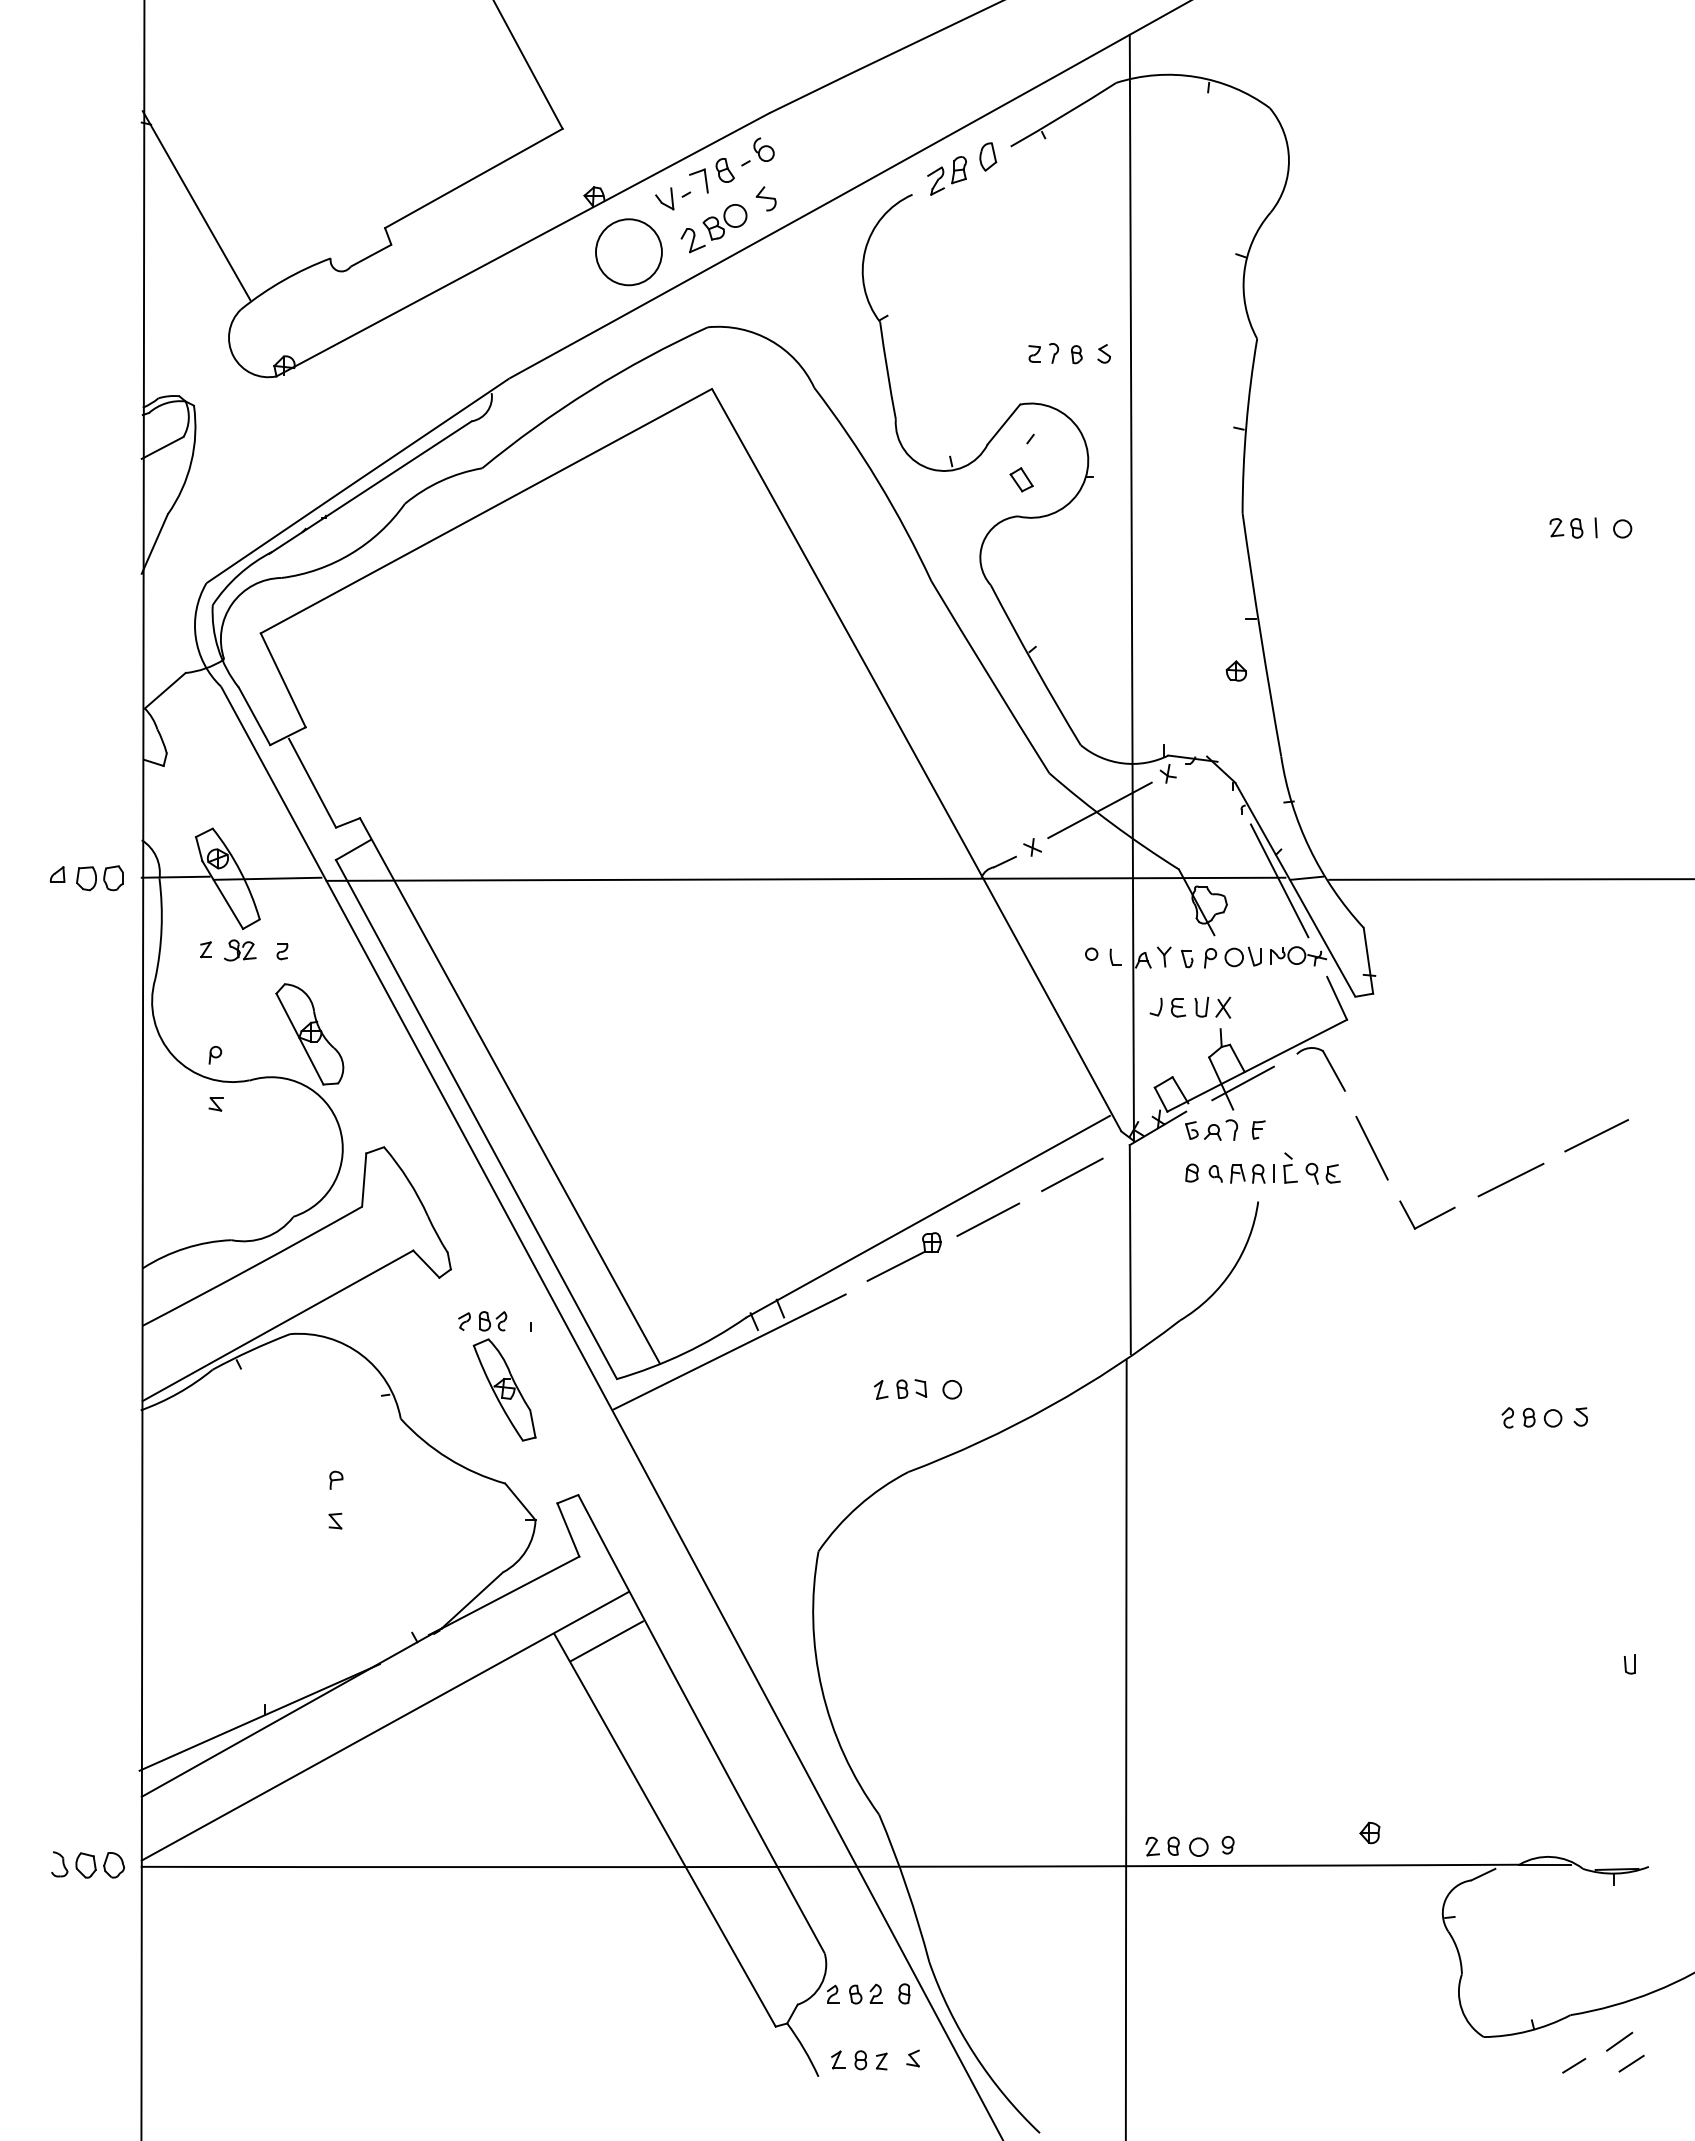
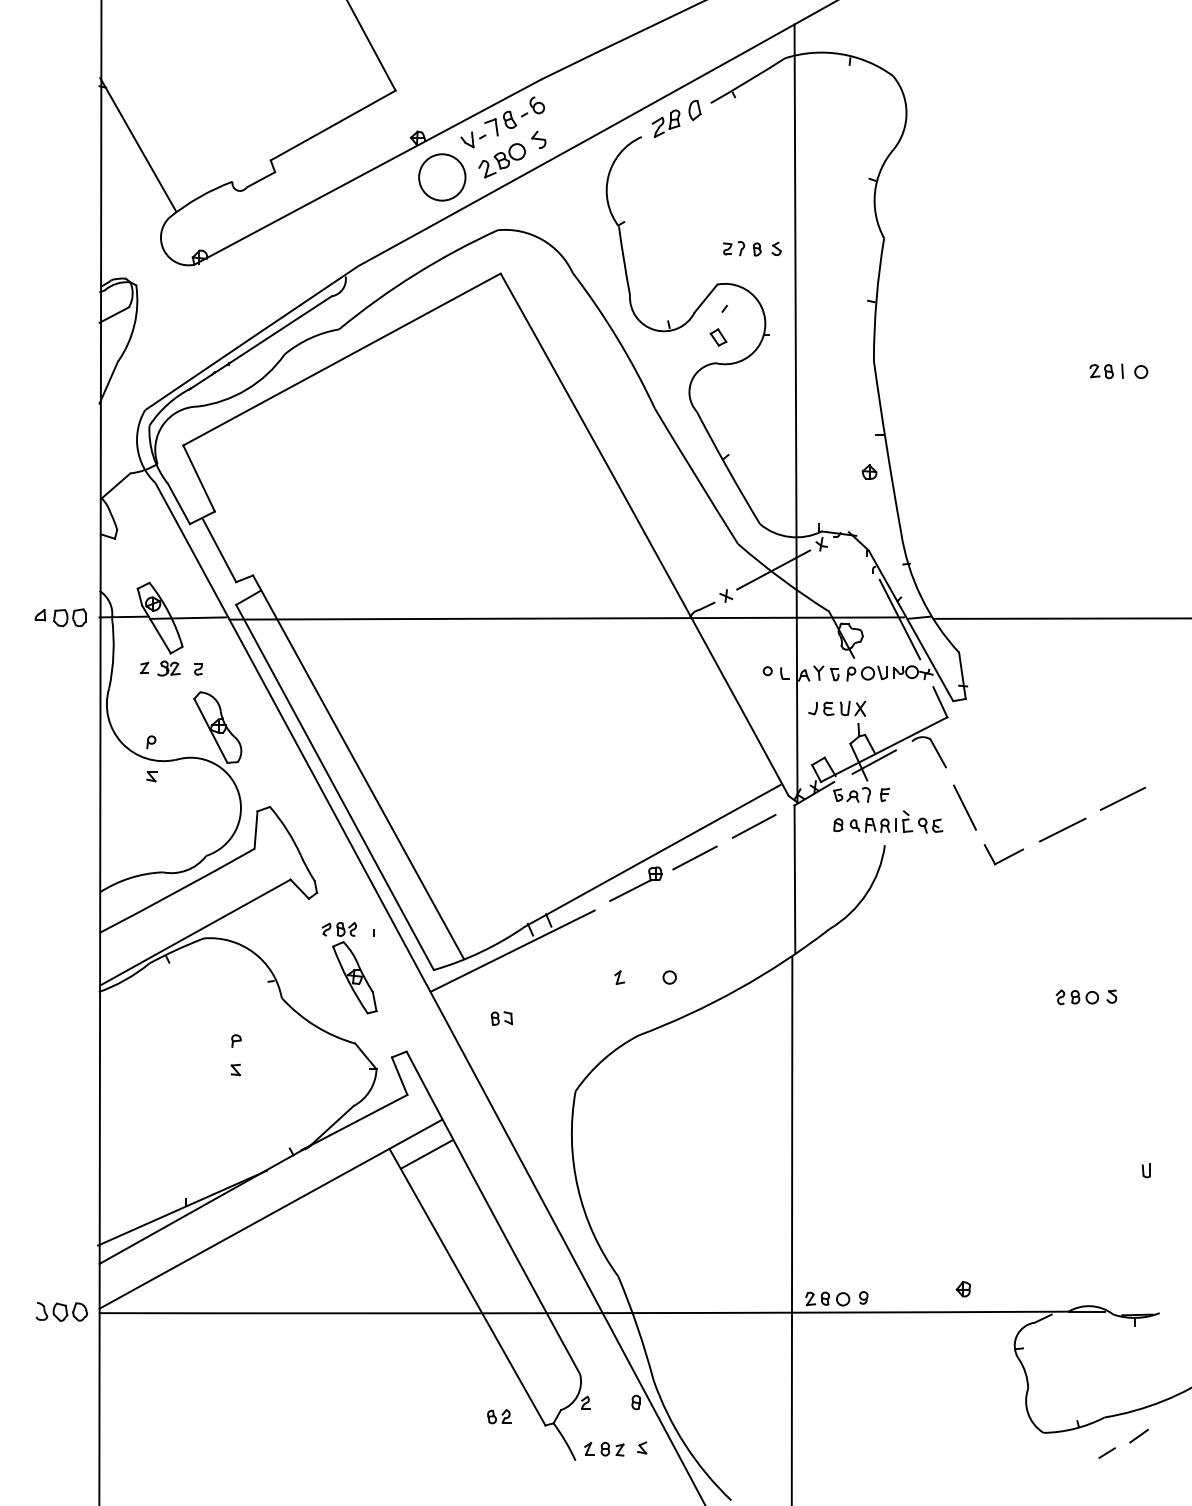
part: (911, 1388) -> (501, 1018), moved
part: (865, 1993) -> (498, 1416), moved
line: (1631, 2063) -> (1147, 1451), removed

